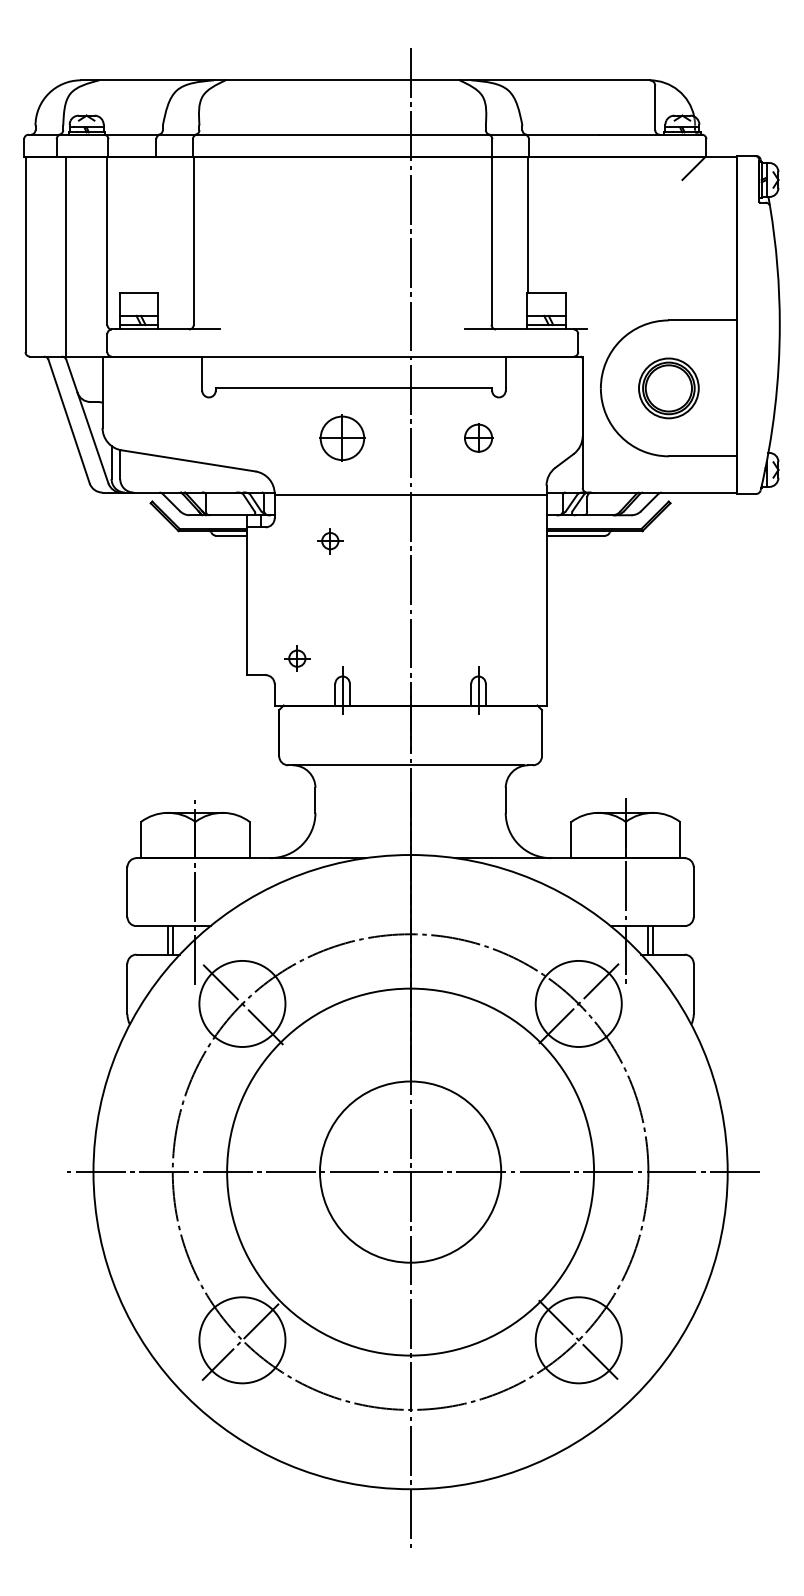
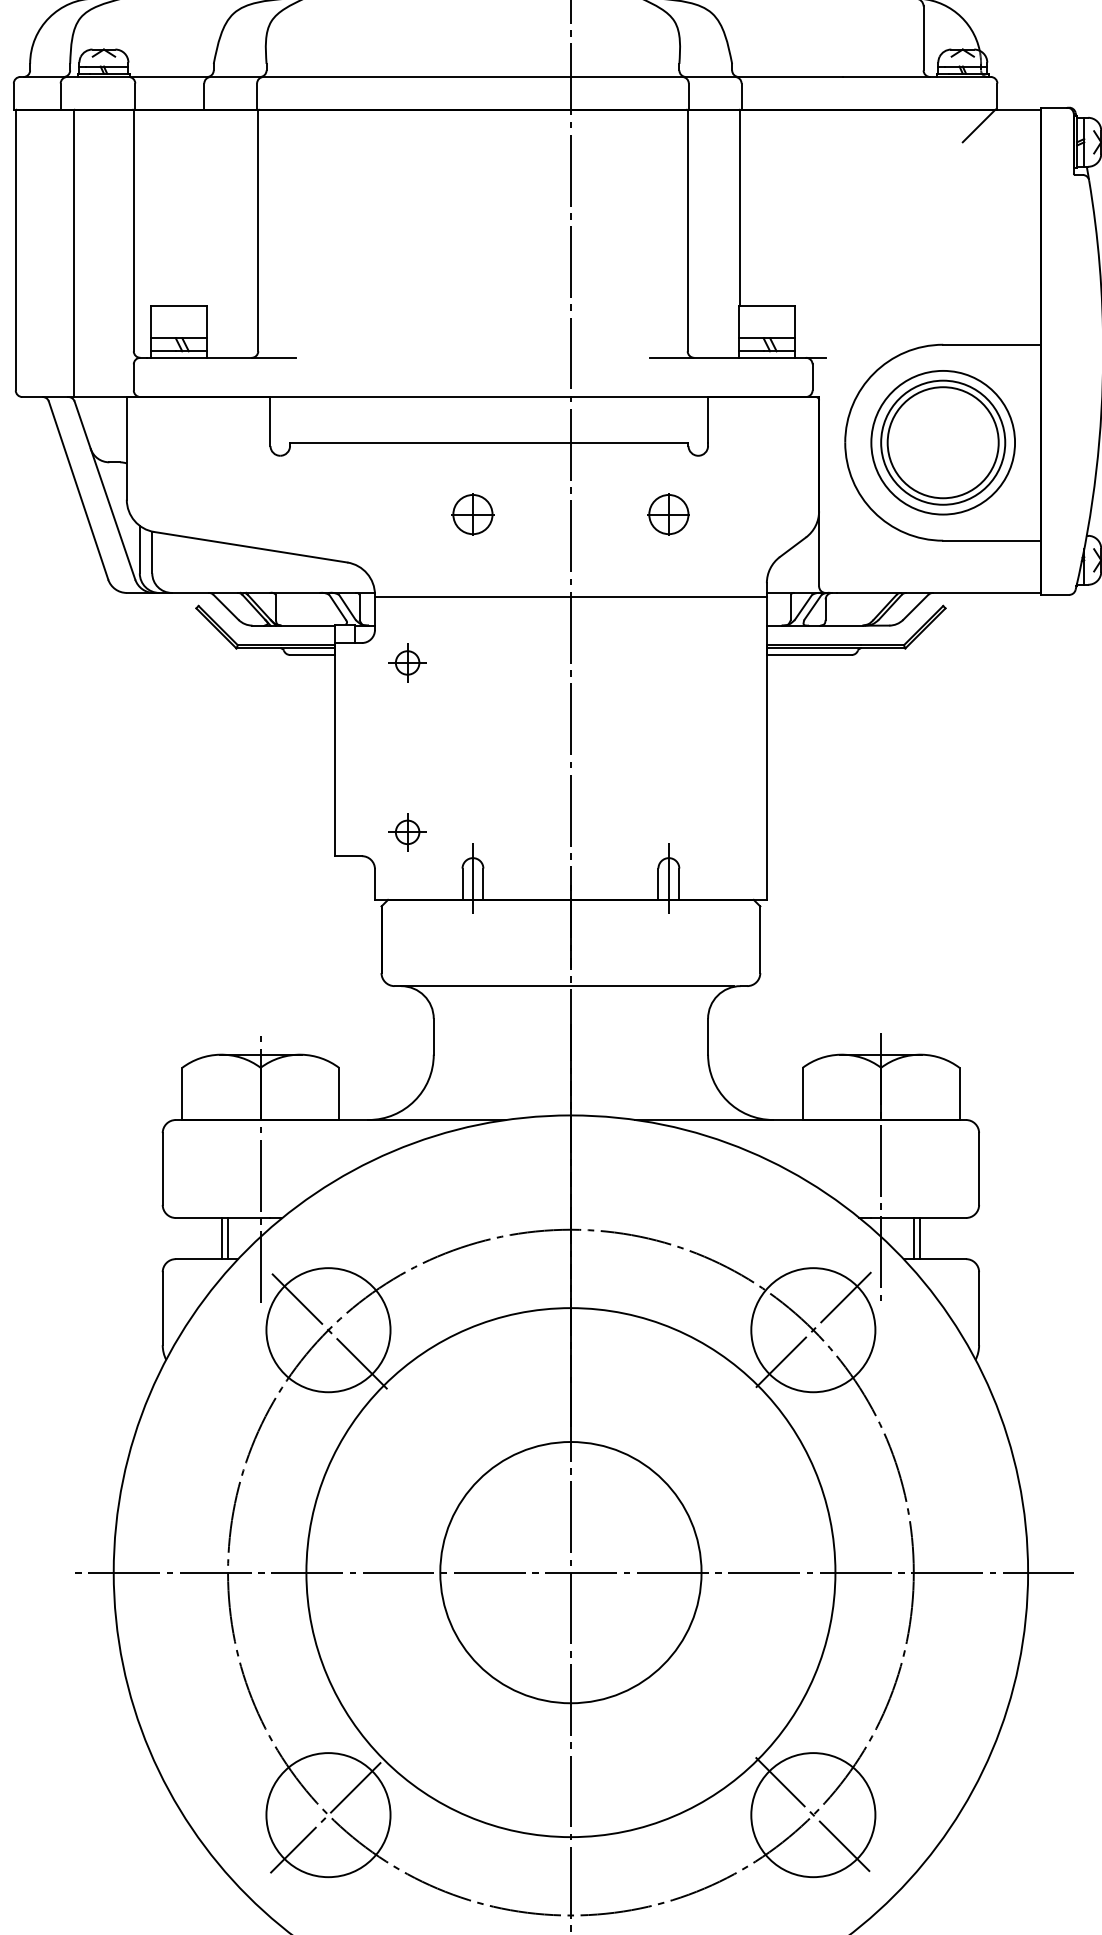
part: (668, 388) -> (942, 442), size x1.67
part: (342, 437) -> (472, 513), size x0.62
part: (330, 541) -> (407, 663), moved

